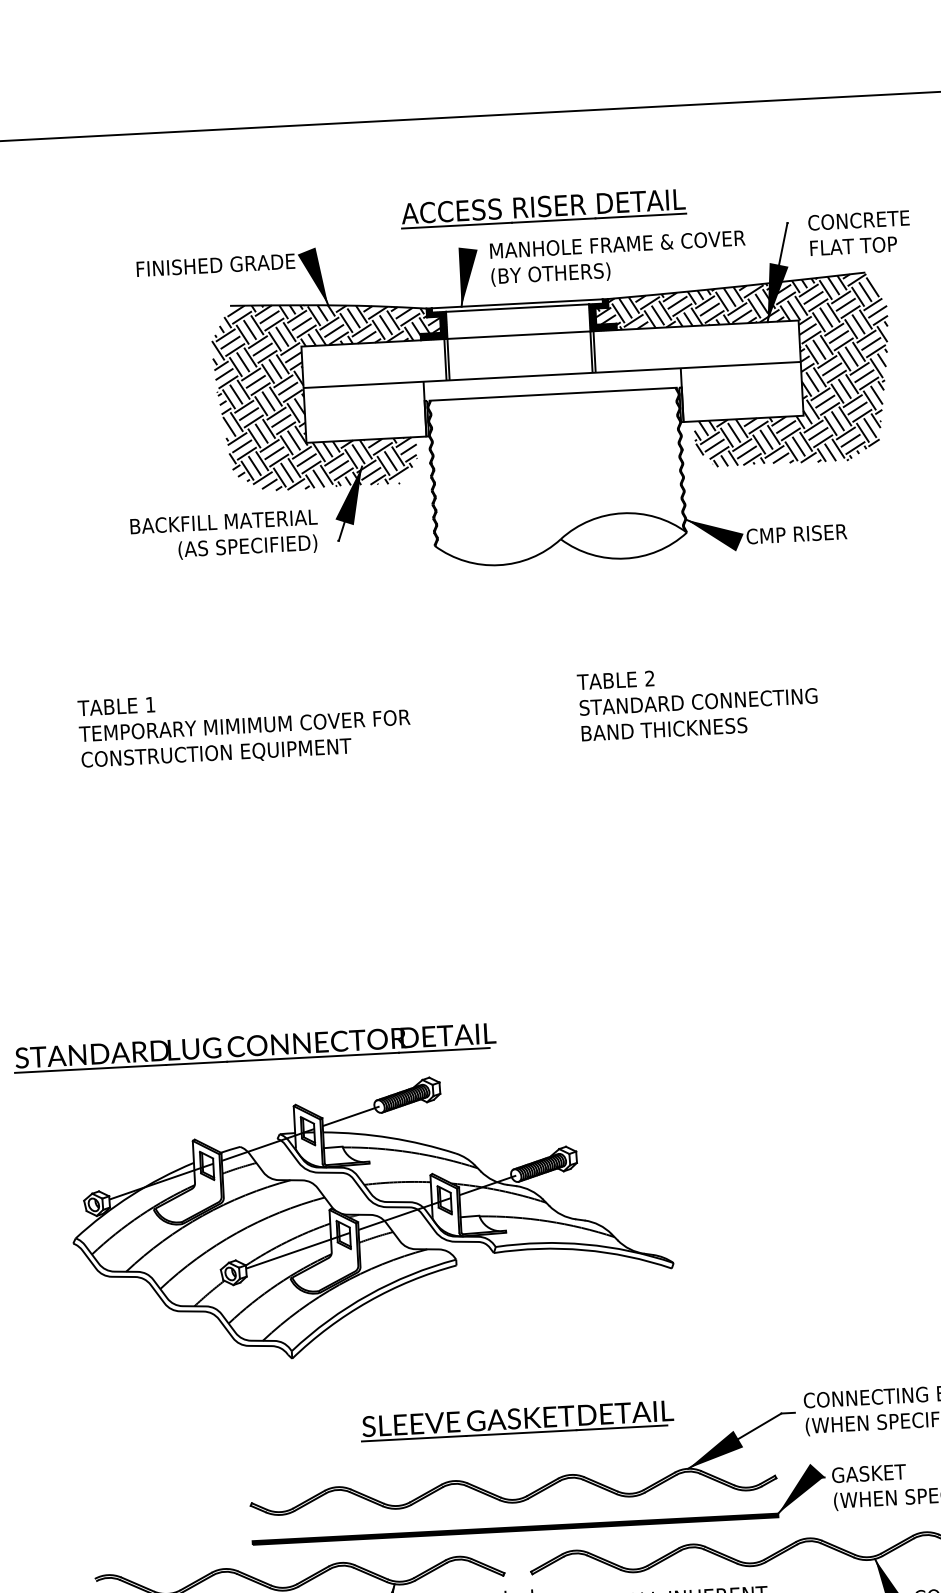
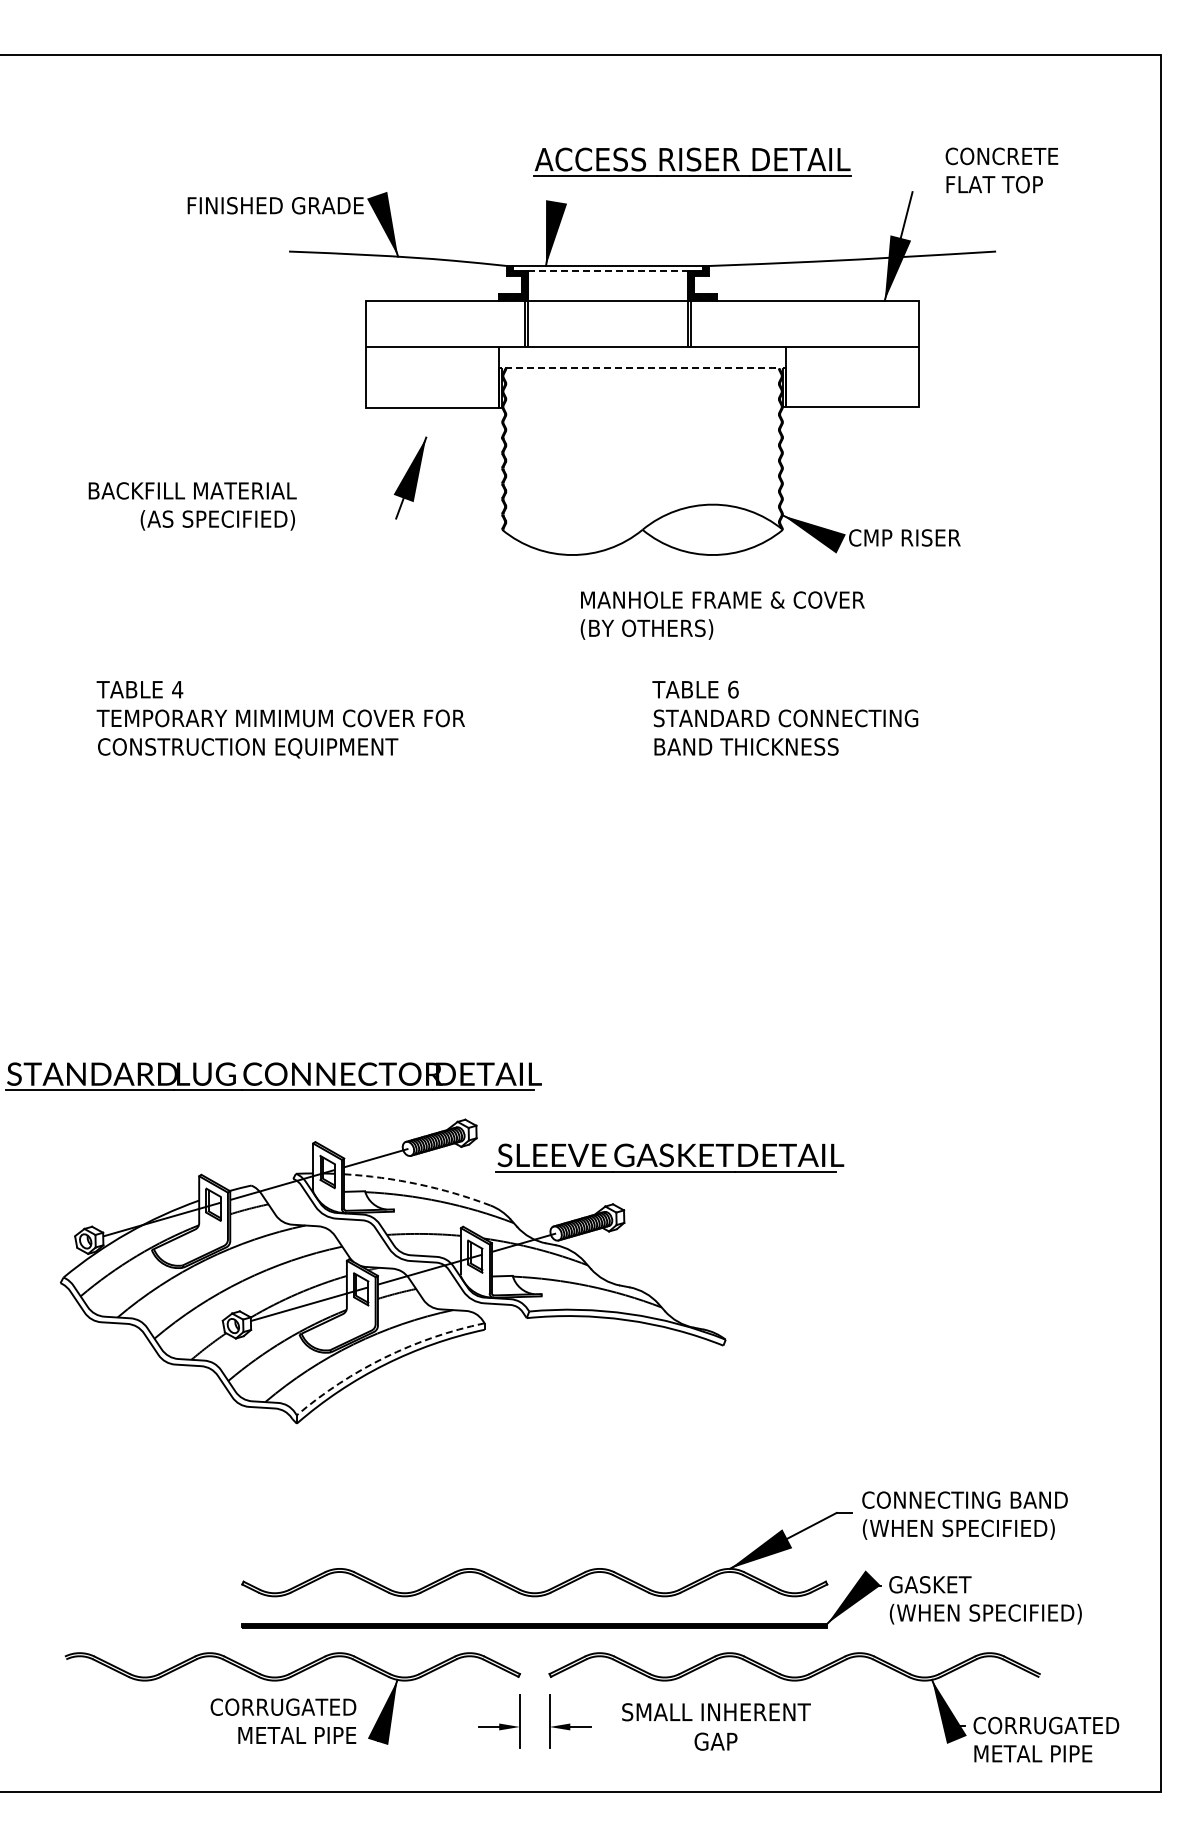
part: (543, 208) -> (692, 161), moved
text: (859, 233) -> (1001, 170), moved
text: (618, 258) -> (722, 615), moved
line: (517, 307) -> (608, 270), solid -> dashed
hatch: (744, 372) -> (856, 355), removed
hatch: (329, 394) -> (394, 355), removed
line: (554, 394) -> (643, 368), solid -> dashed
text: (224, 535) -> (192, 506), moved
text: (650, 678) -> (733, 689), 2 -> 6
text: (150, 704) -> (177, 689), 1 -> 4
arc: (390, 1138) -> (418, 1184), solid -> dashed
arc: (367, 1295) -> (384, 1357), solid -> dashed
part: (516, 1420) -> (669, 1157), moved

